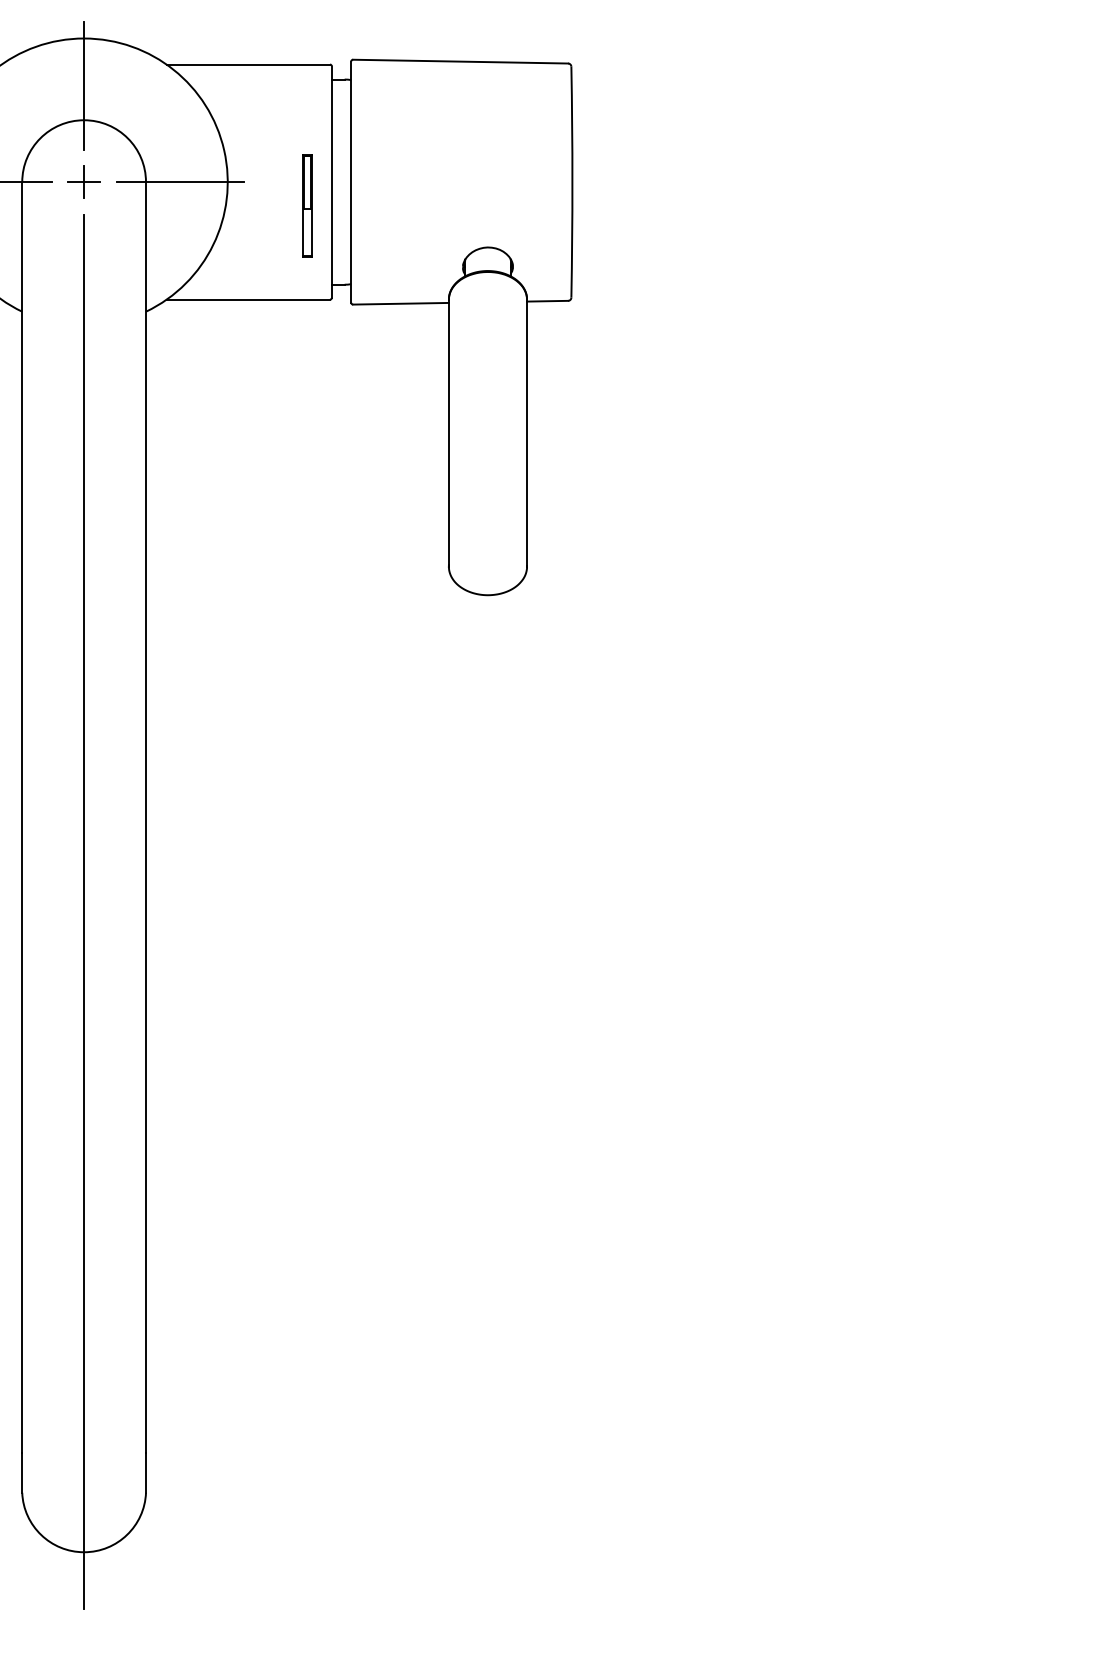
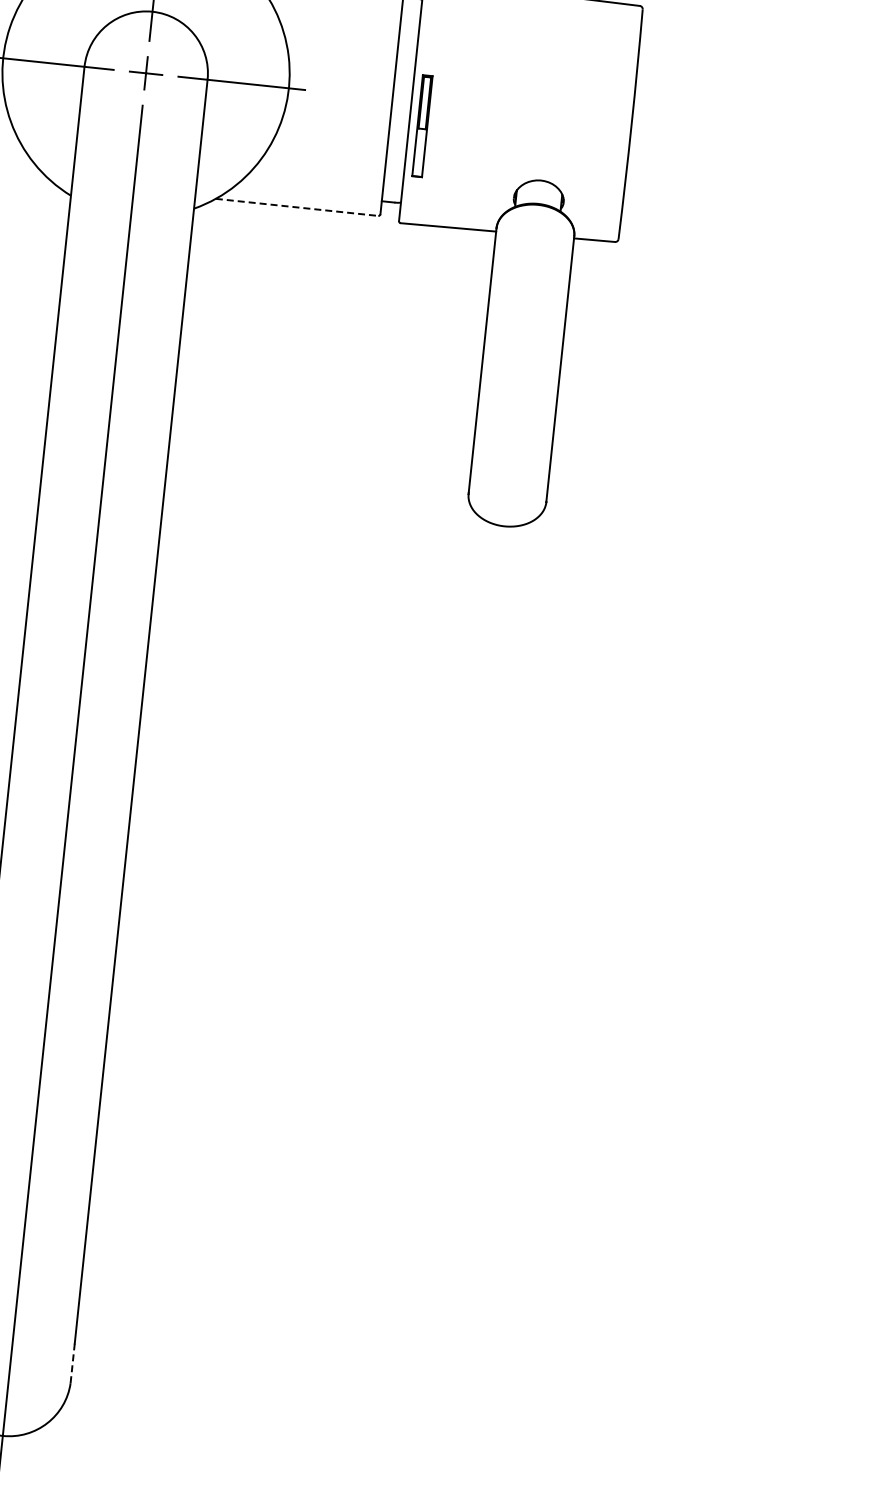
part: (307, 205) -> (422, 125), moved
line: (248, 299) -> (297, 207), solid -> dashed
line: (146, 1472) -> (73, 1363), solid -> dashed

